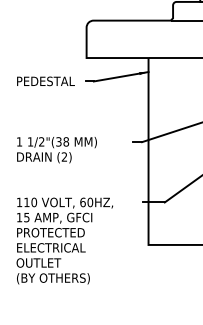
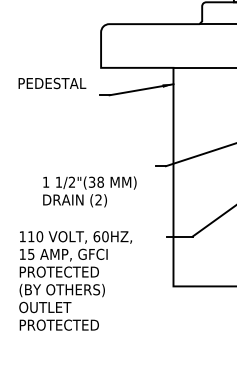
text: (45, 81) -> (51, 83), moved
text: (56, 150) -> (89, 192), moved
text: (53, 248) -> (62, 290), ELECTRICAL -> (BY OTHERS)
text: (53, 278) -> (62, 325), (BY OTHERS) -> PROTECTED

